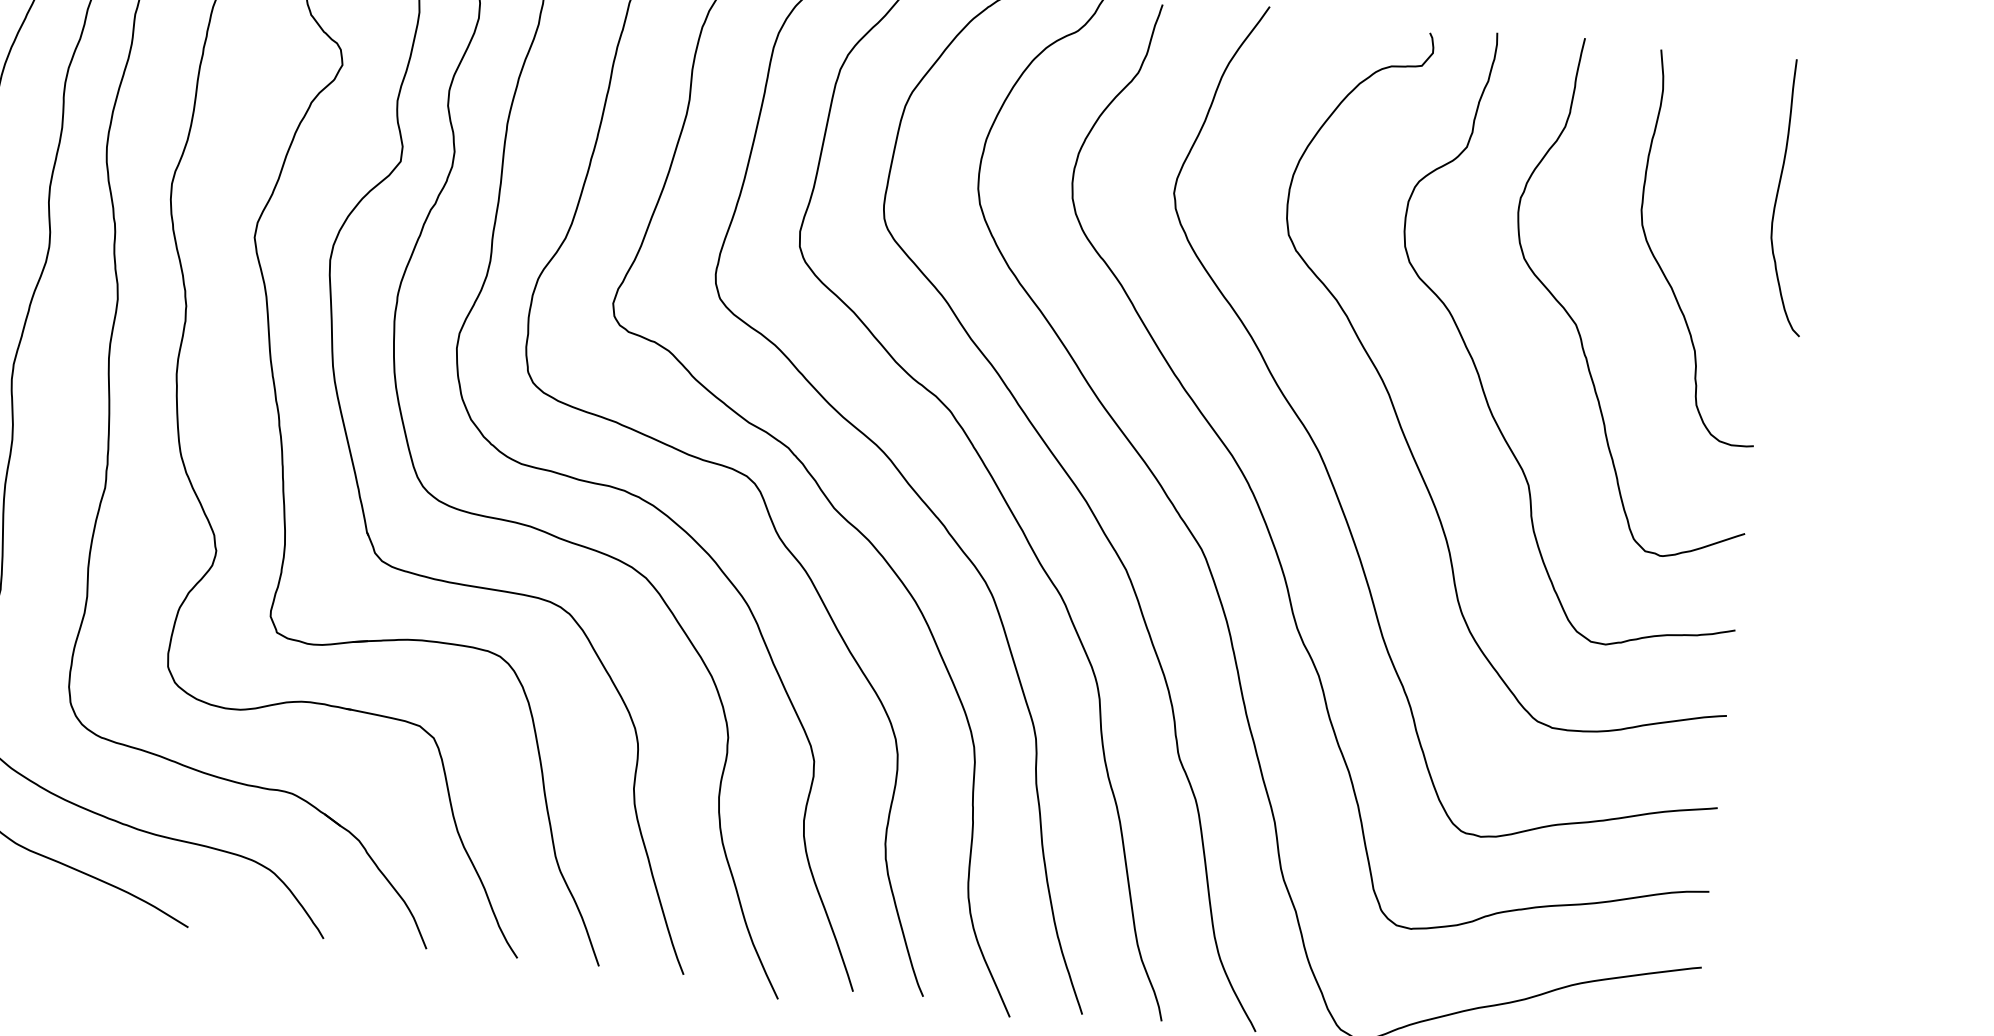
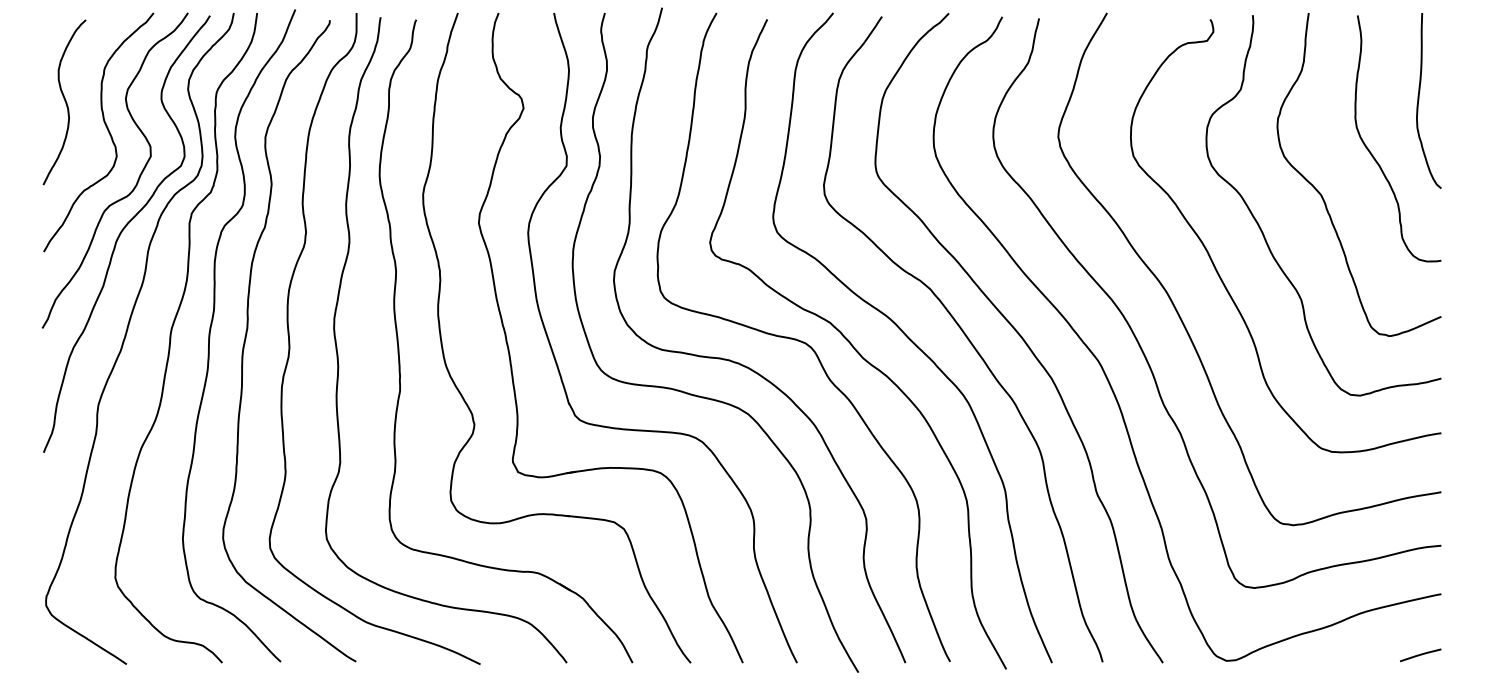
curve: (1778, 195) -> (1419, 100), moved

